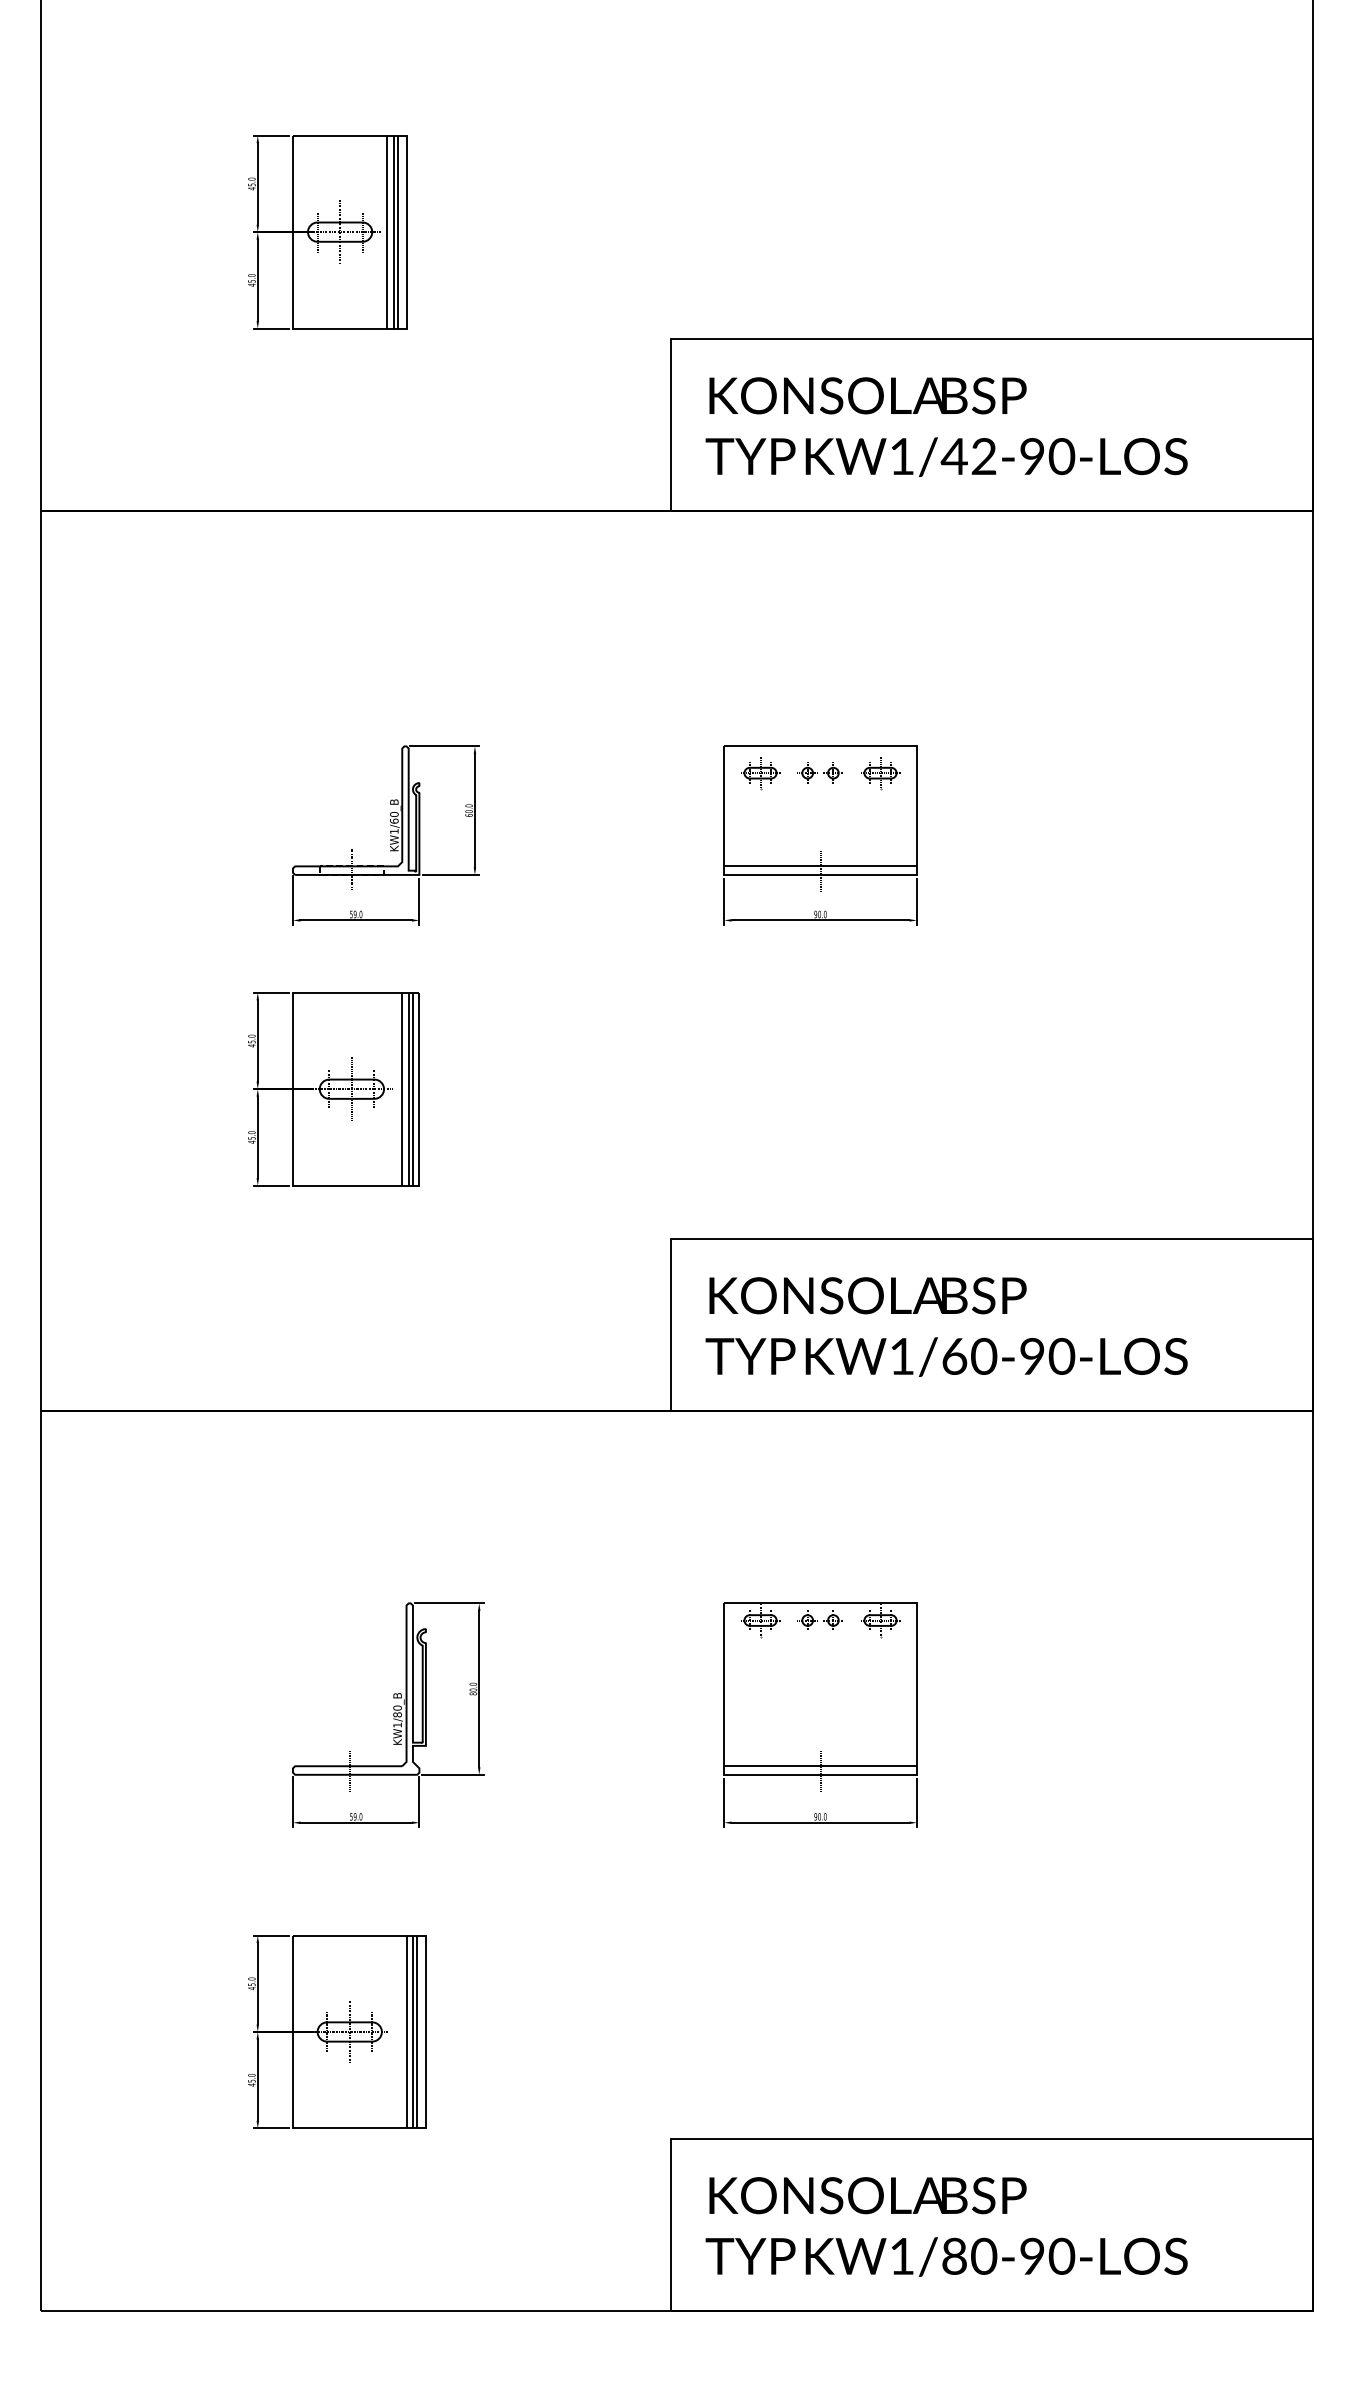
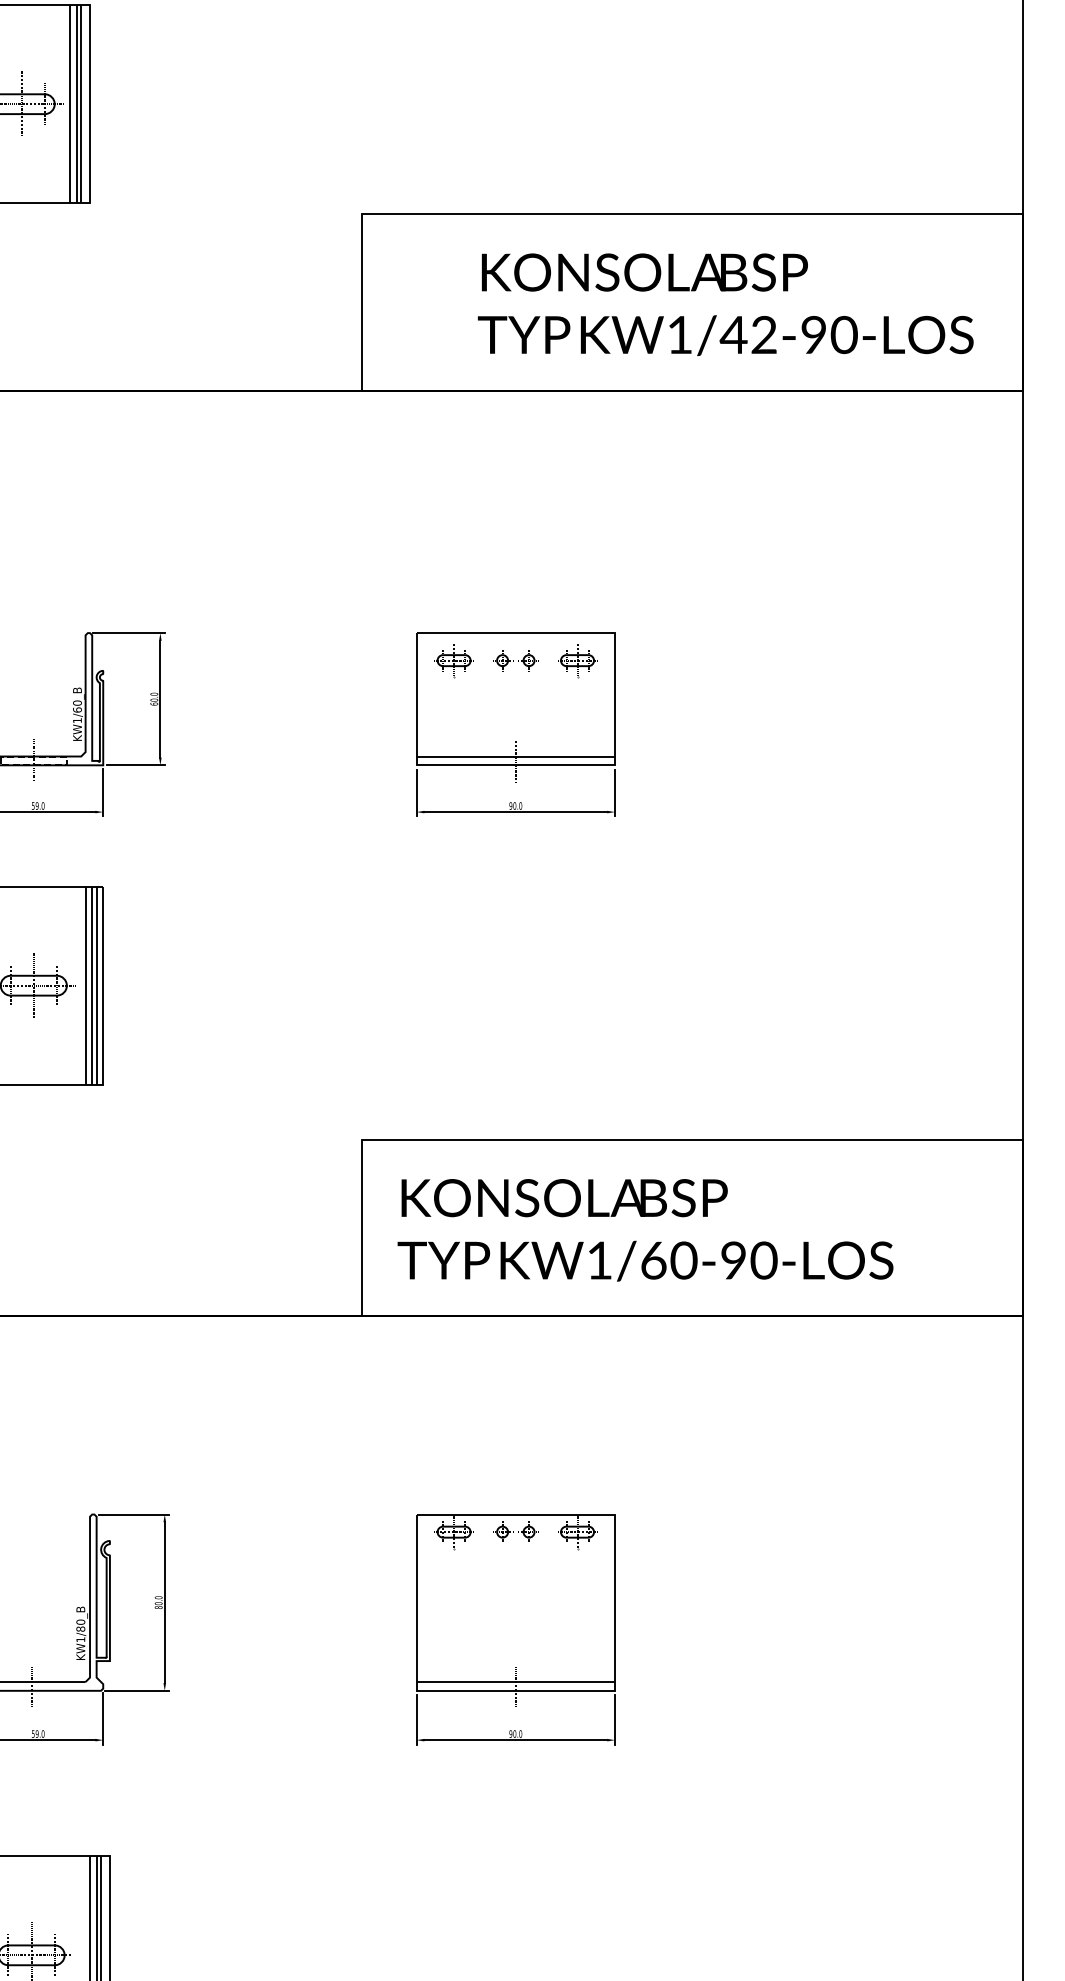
text: (946, 426) -> (725, 304), moved

